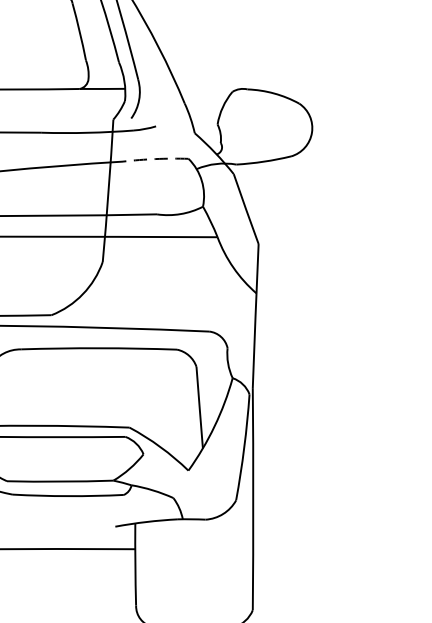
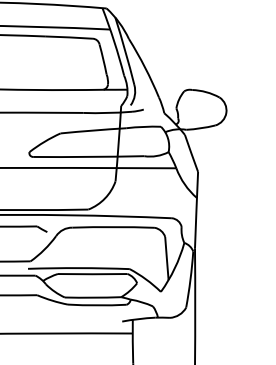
arc: (155, 158) -> (143, 126), dashed -> solid

